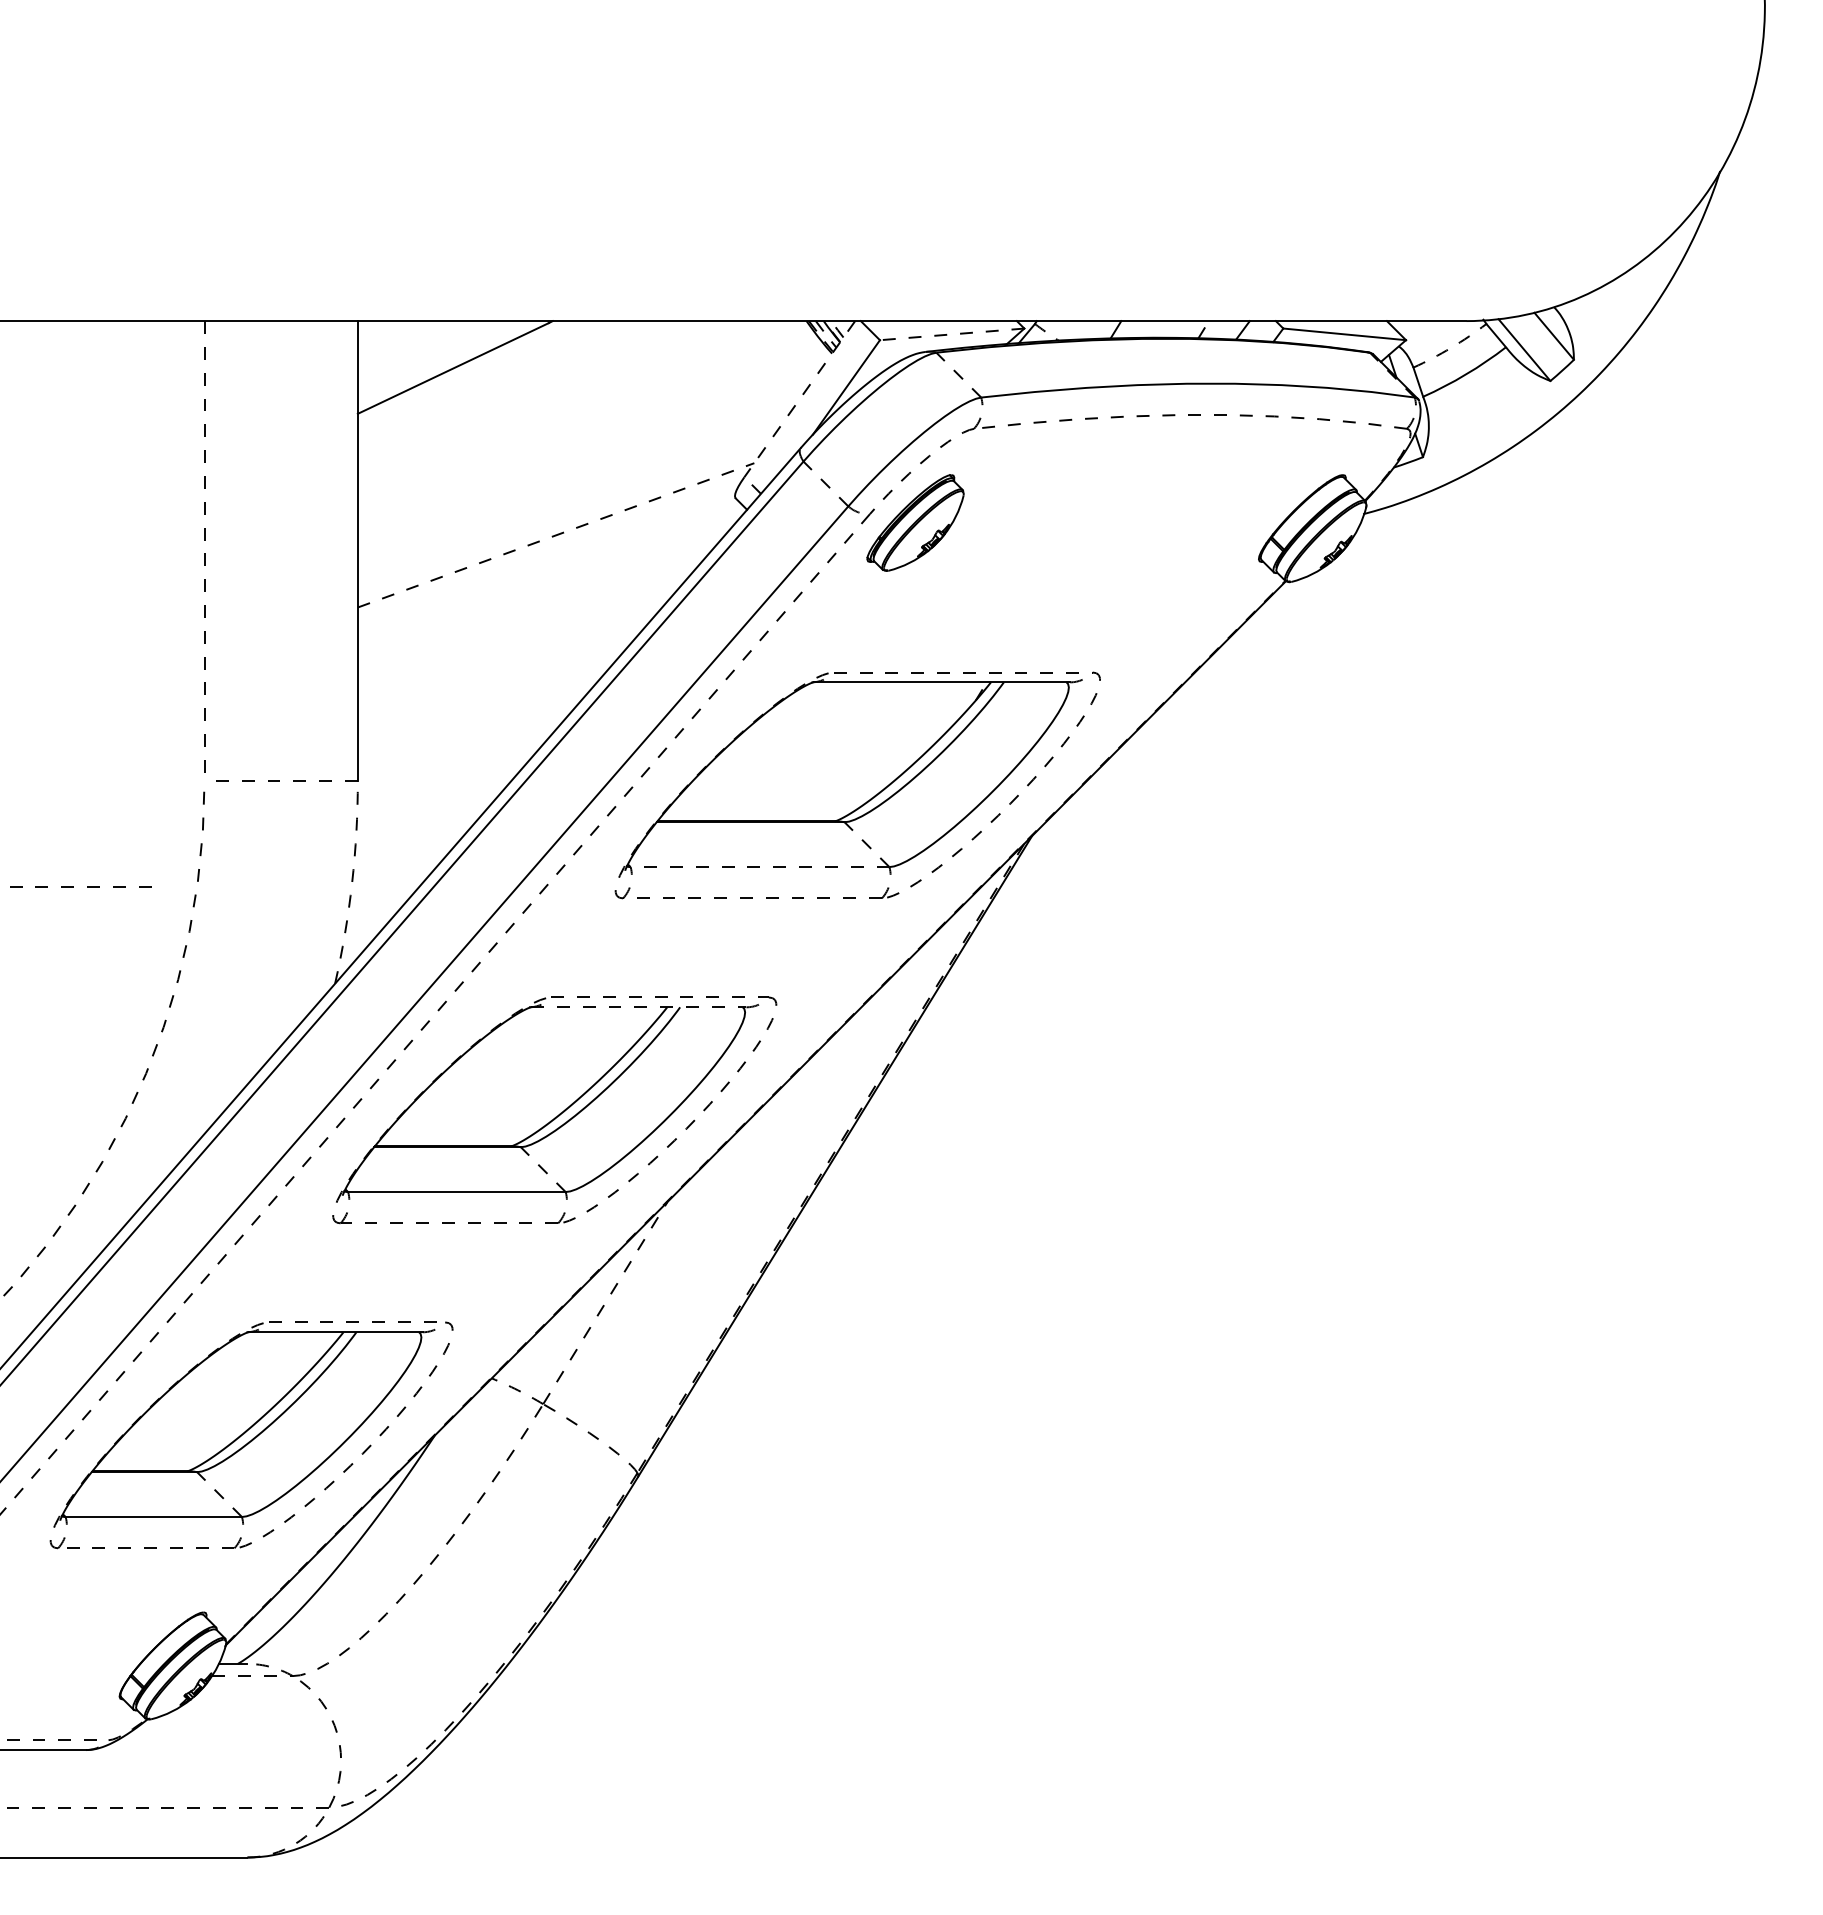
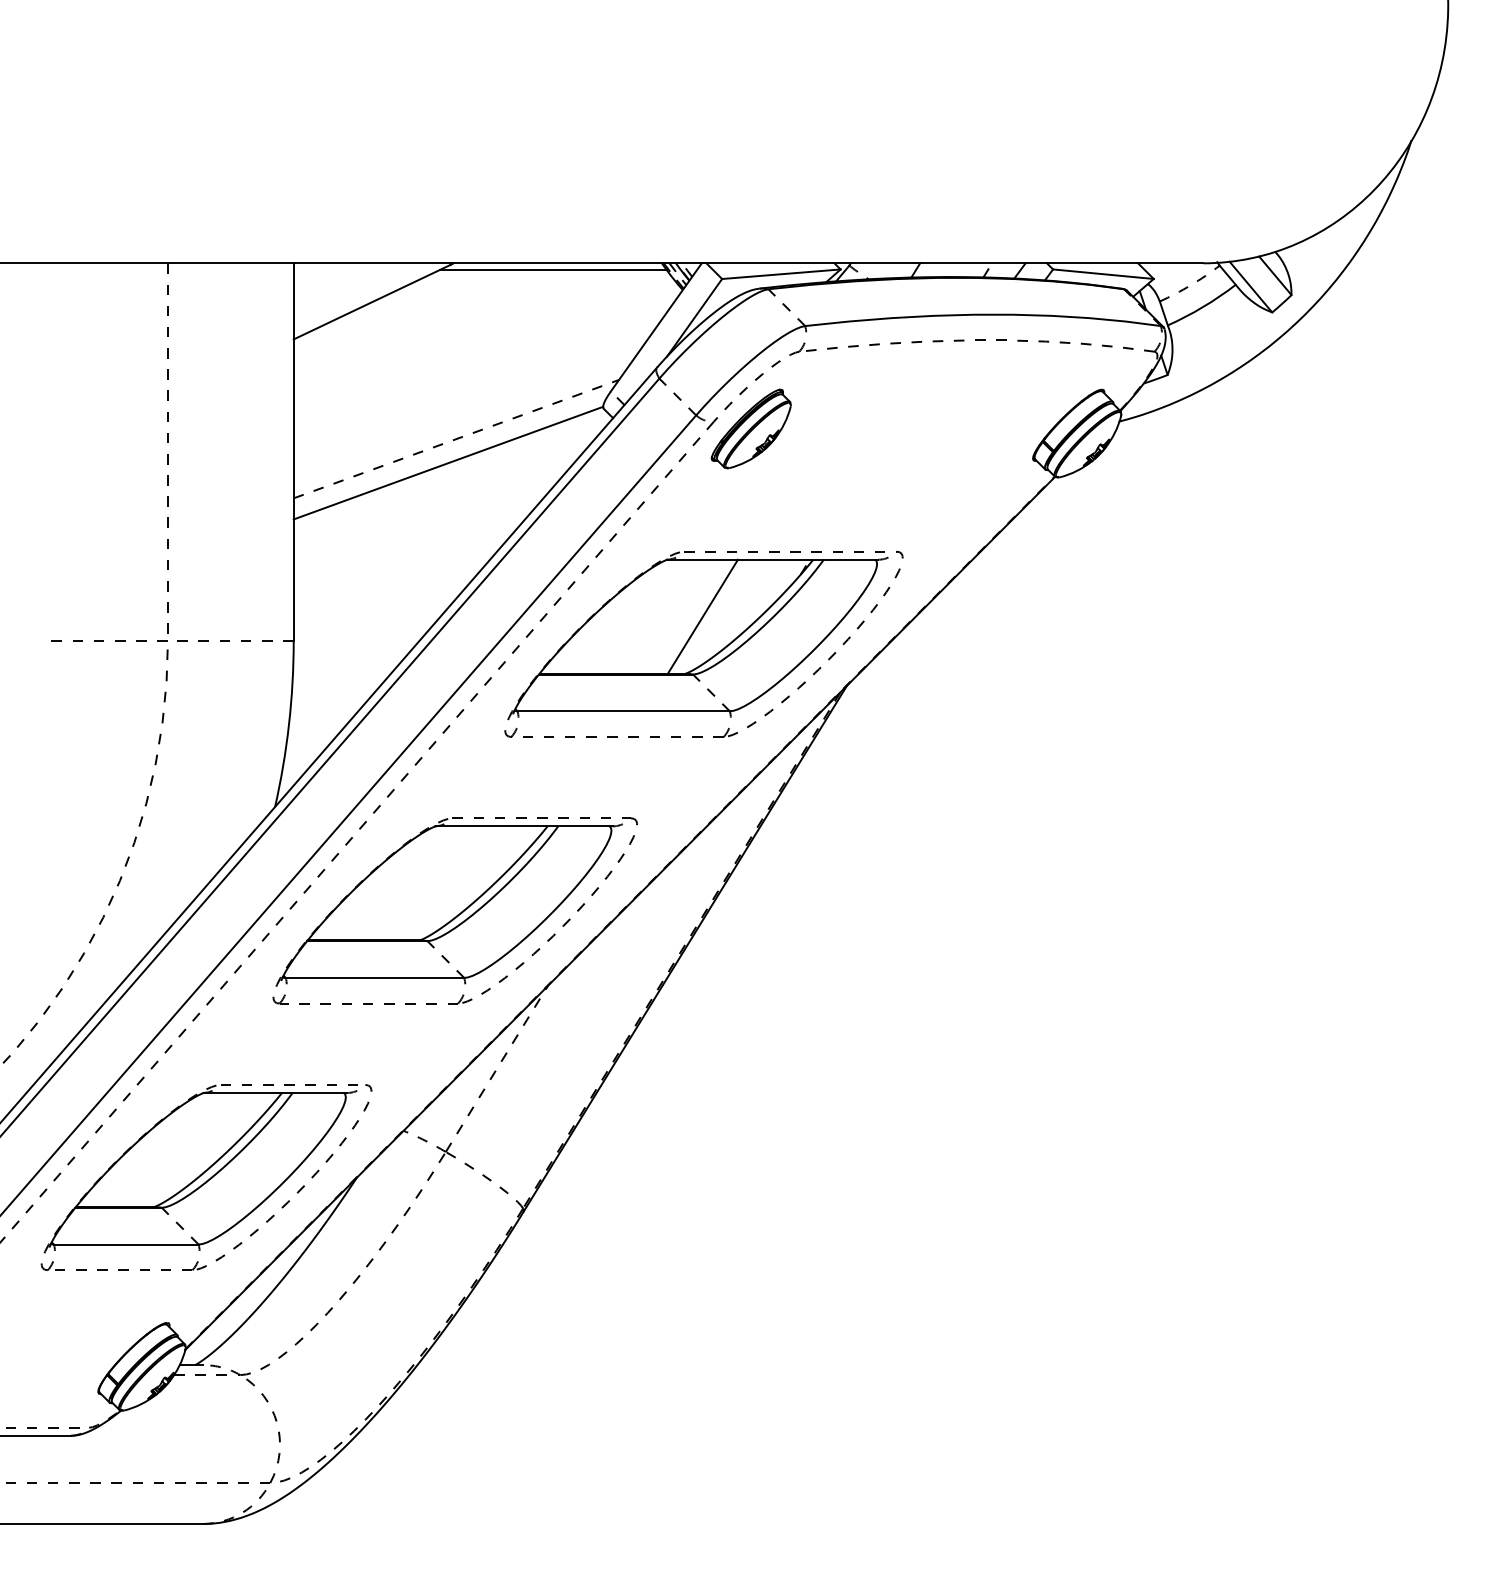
line: (674, 329) -> (553, 270), added
line: (951, 334) -> (780, 274), dashed -> solid
line: (799, 399) -> (656, 327), dashed -> solid
line: (545, 564) -> (447, 463), added
line: (856, 751) -> (702, 616), added
line: (759, 867) -> (623, 711), dashed -> solid
arc: (352, 882) -> (289, 723), dashed -> solid
line: (73, 886) -> (103, 640), moved
line: (638, 1007) -> (524, 826), dashed -> solid

